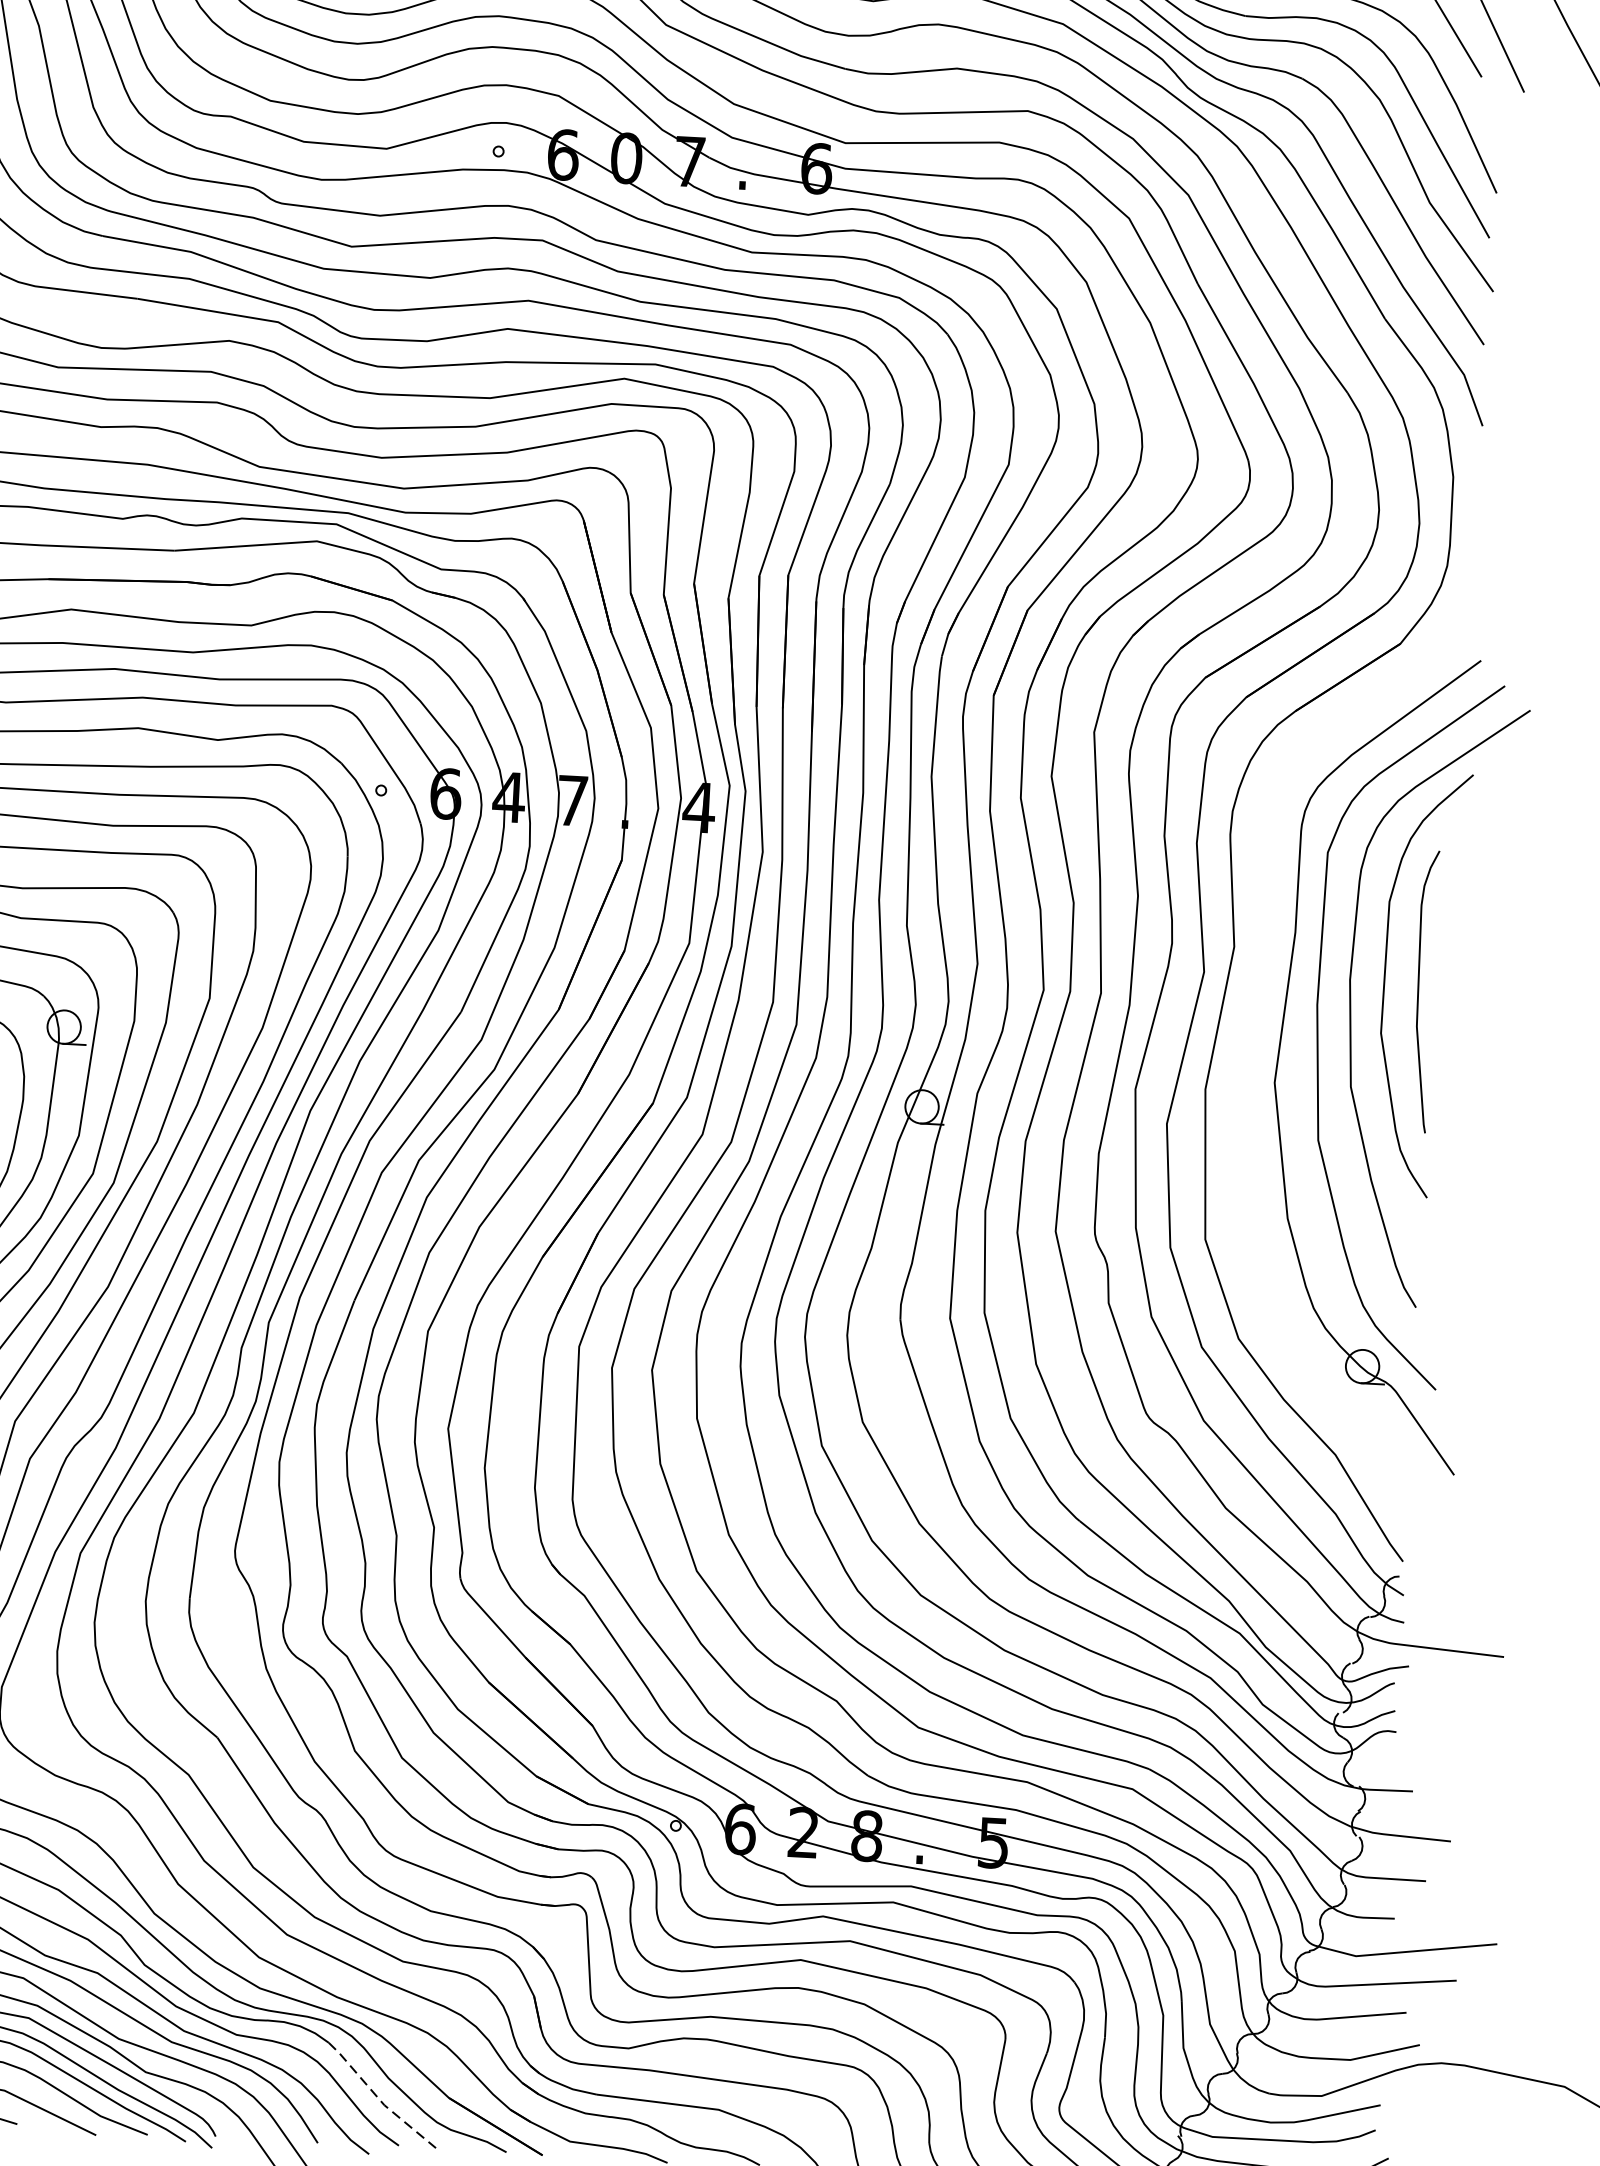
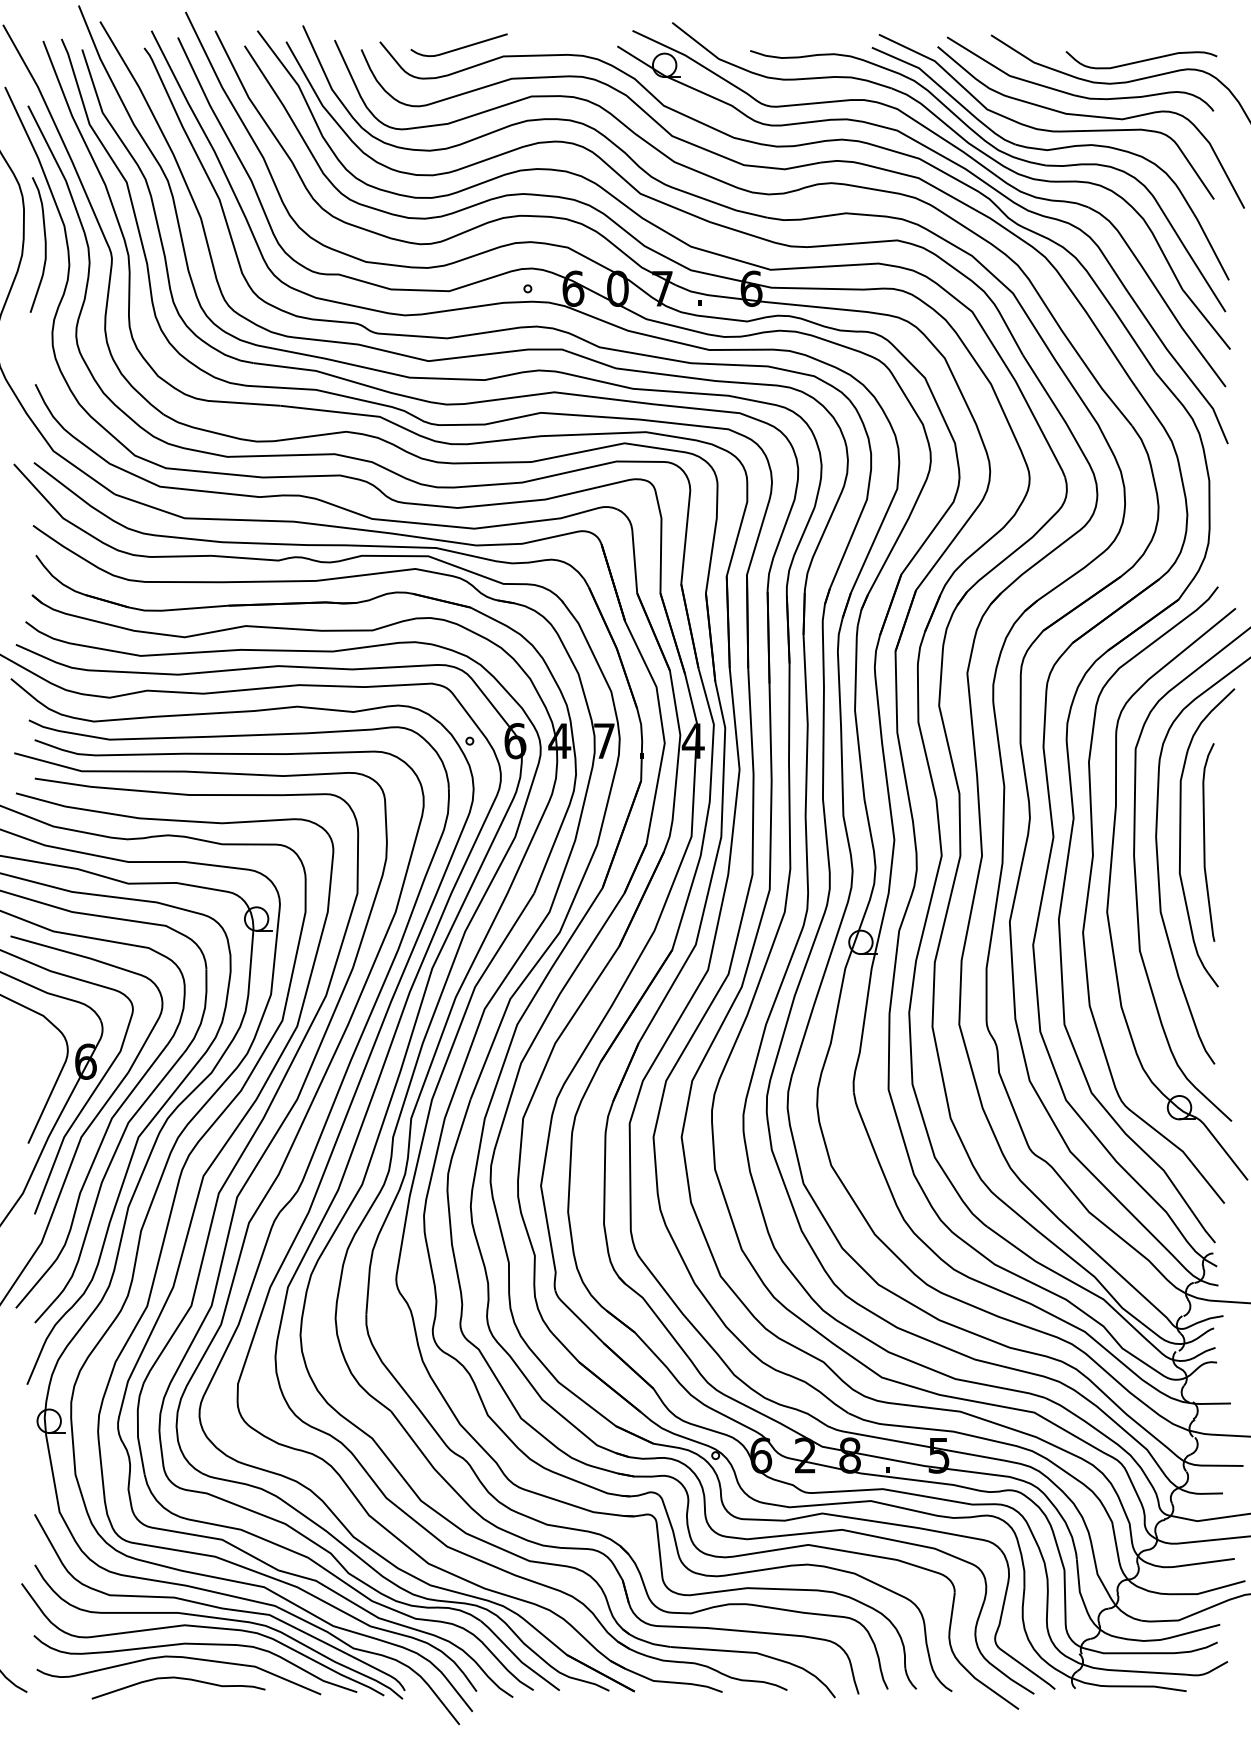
curve: (1253, 1043) -> (1090, 885), added
line: (378, 2099) -> (517, 1658), dashed -> solid

